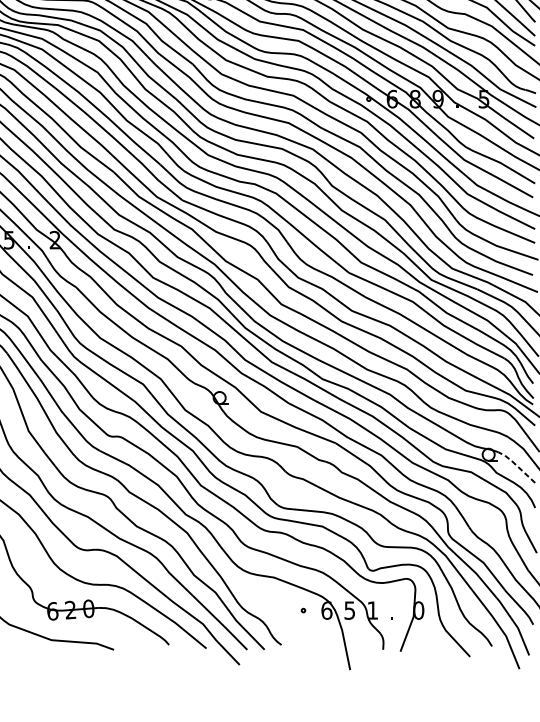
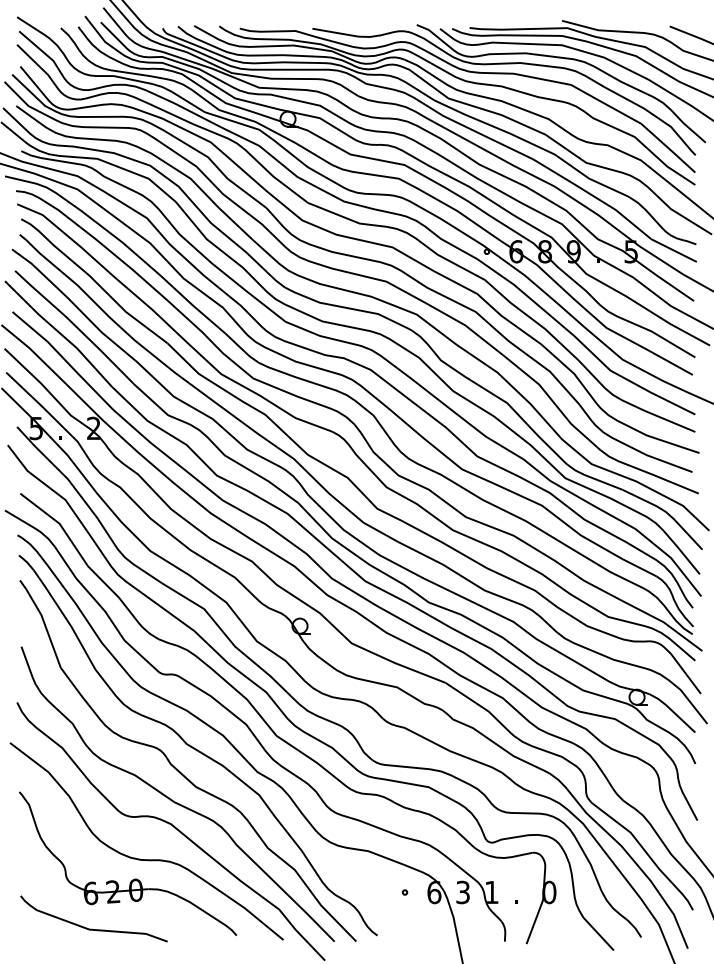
line: (516, 466) -> (672, 711), dashed -> solid
text: (350, 609) -> (463, 891), 5 -> 3

